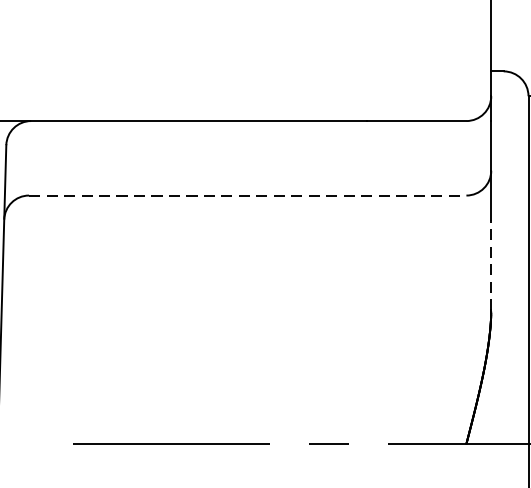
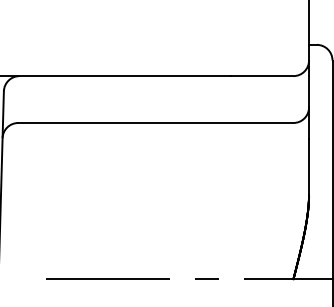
line: (247, 196) -> (155, 123), dashed -> solid
line: (491, 264) -> (309, 166), dashed -> solid

